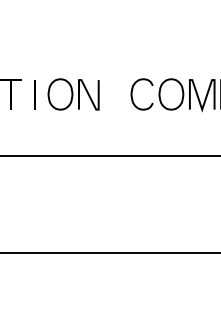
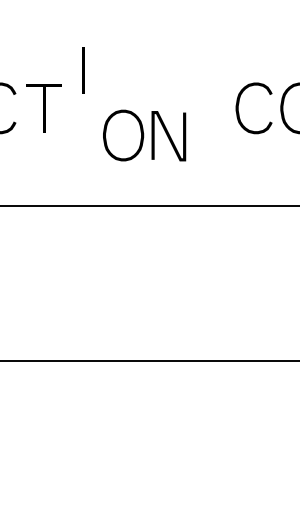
line: (34, 94) -> (81, 70), moved
part: (73, 94) -> (144, 135), moved

